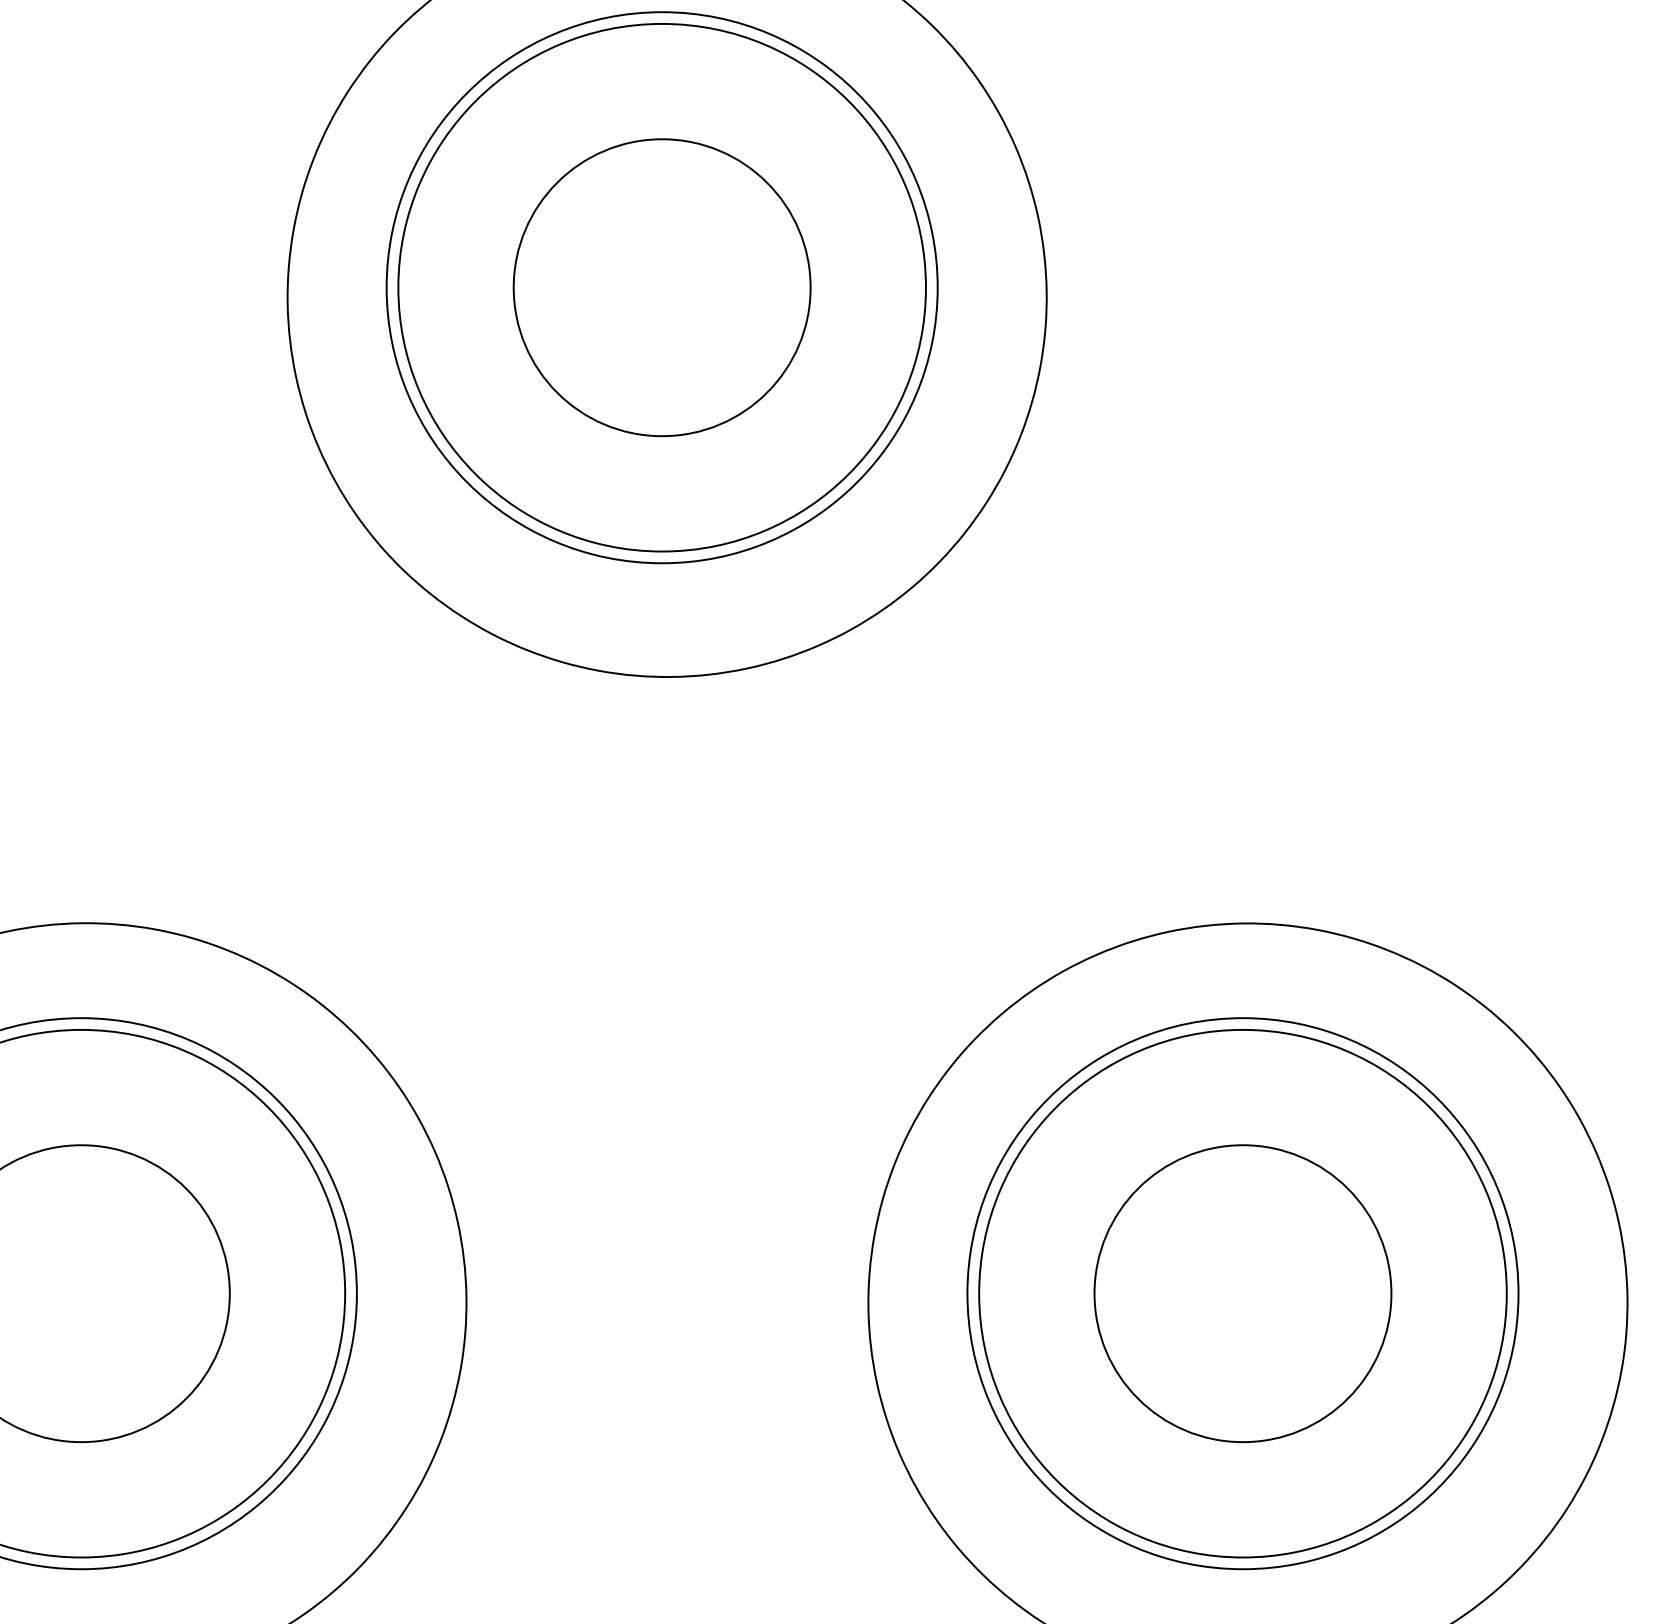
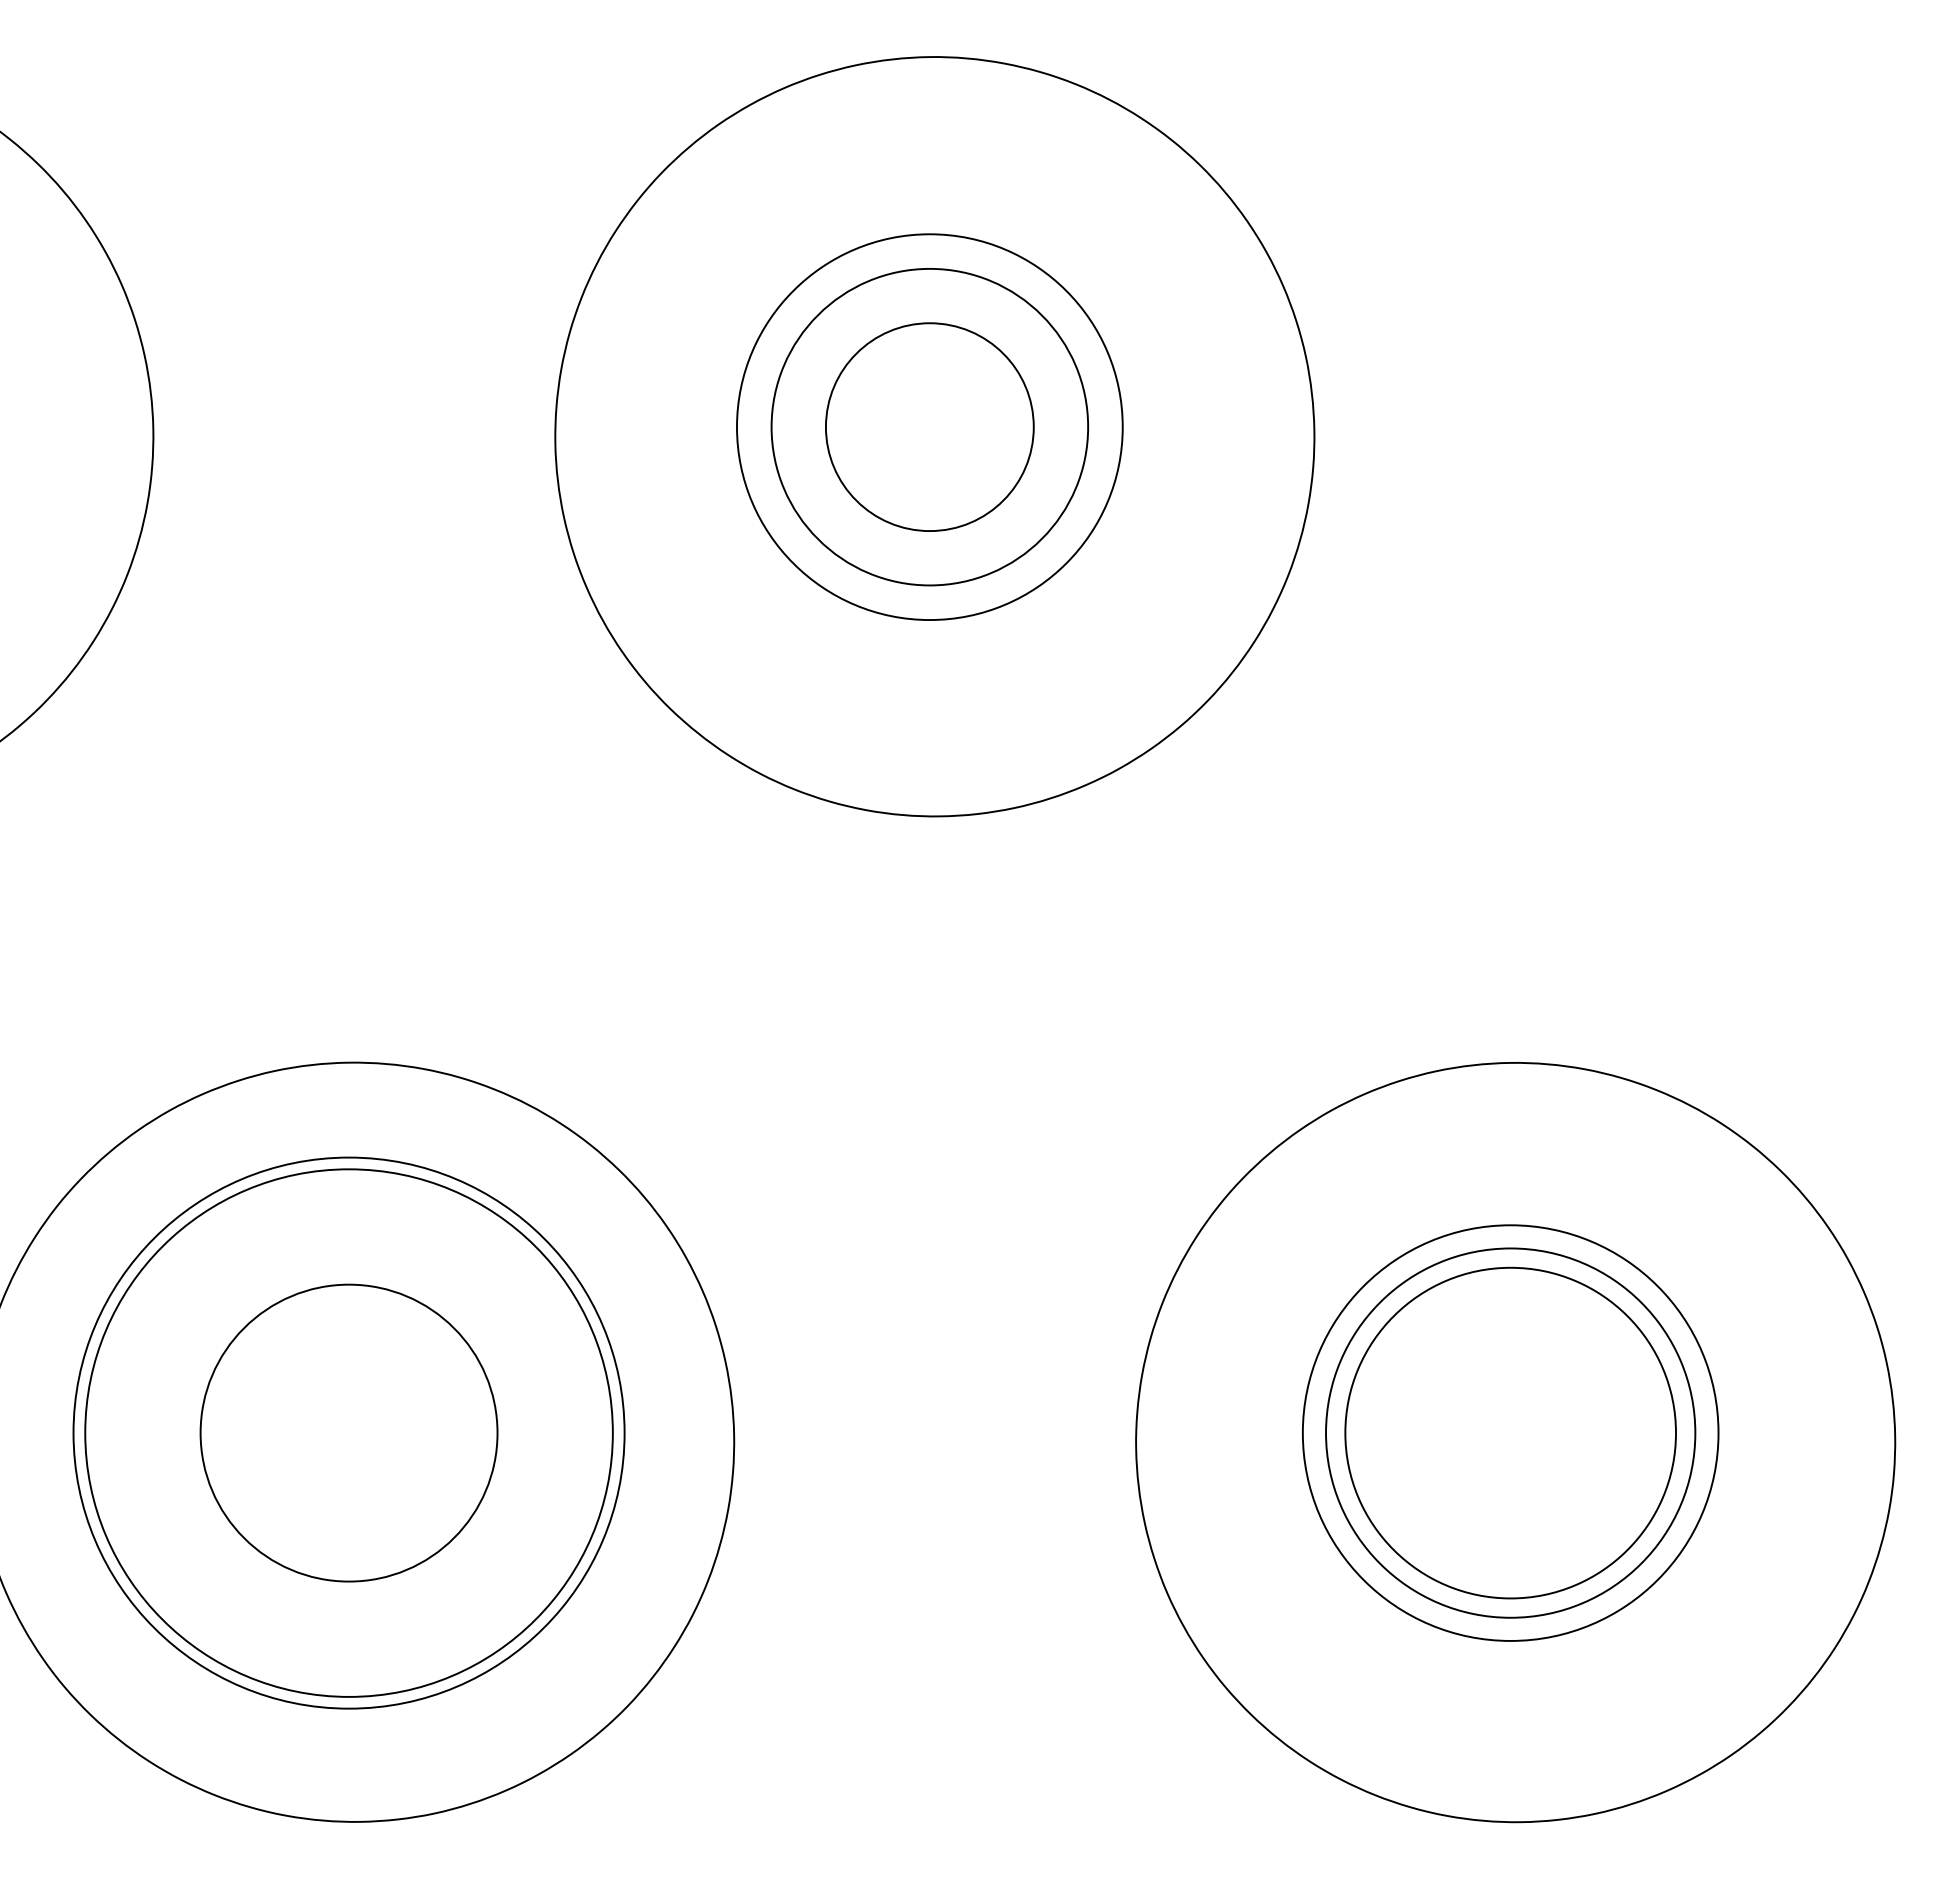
circle: (661, 287) -> (929, 426), size x0.6
circle: (661, 287) -> (929, 426), size x0.7
circle: (661, 287) -> (929, 426), size x0.7
circle: (1242, 1293) -> (1510, 1432), size x0.6
circle: (1242, 1293) -> (1510, 1432), size x0.7
circle: (1242, 1293) -> (1510, 1432), size x1.4

